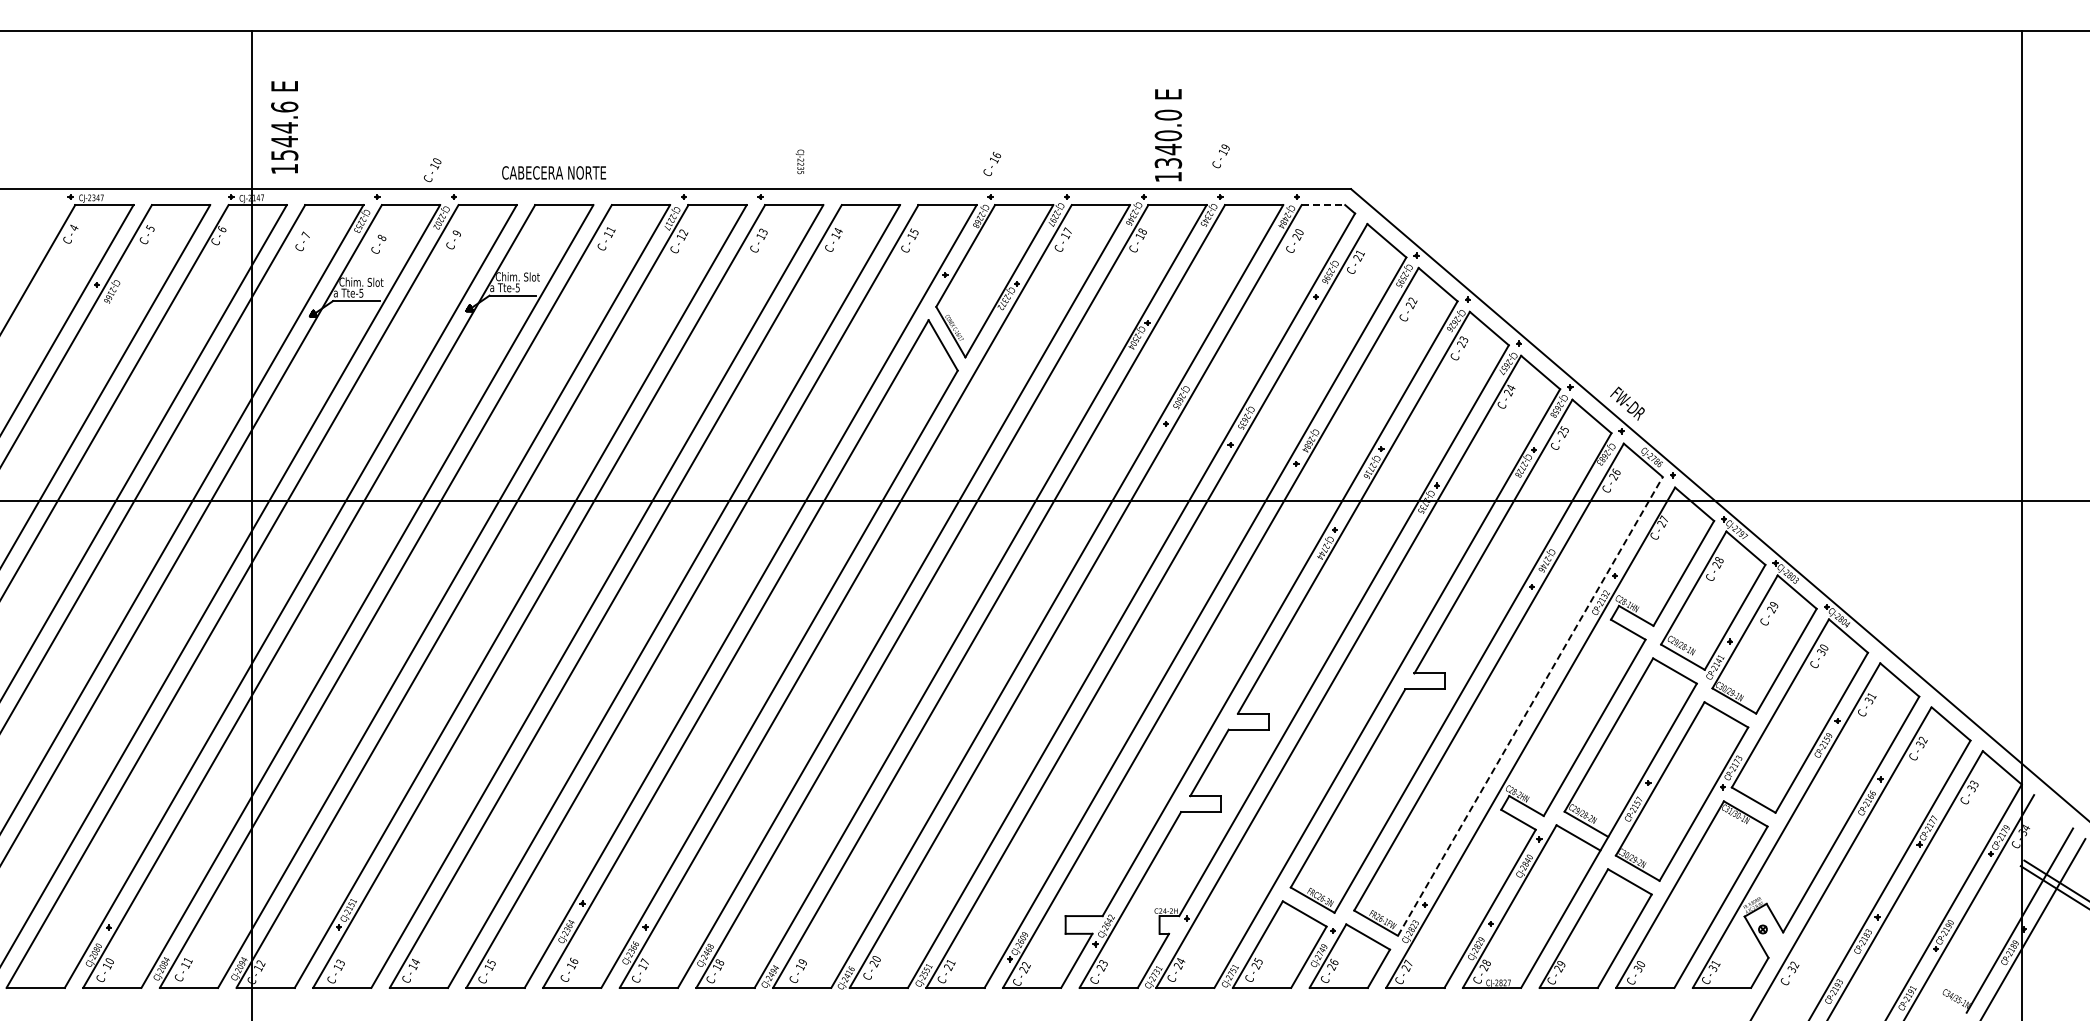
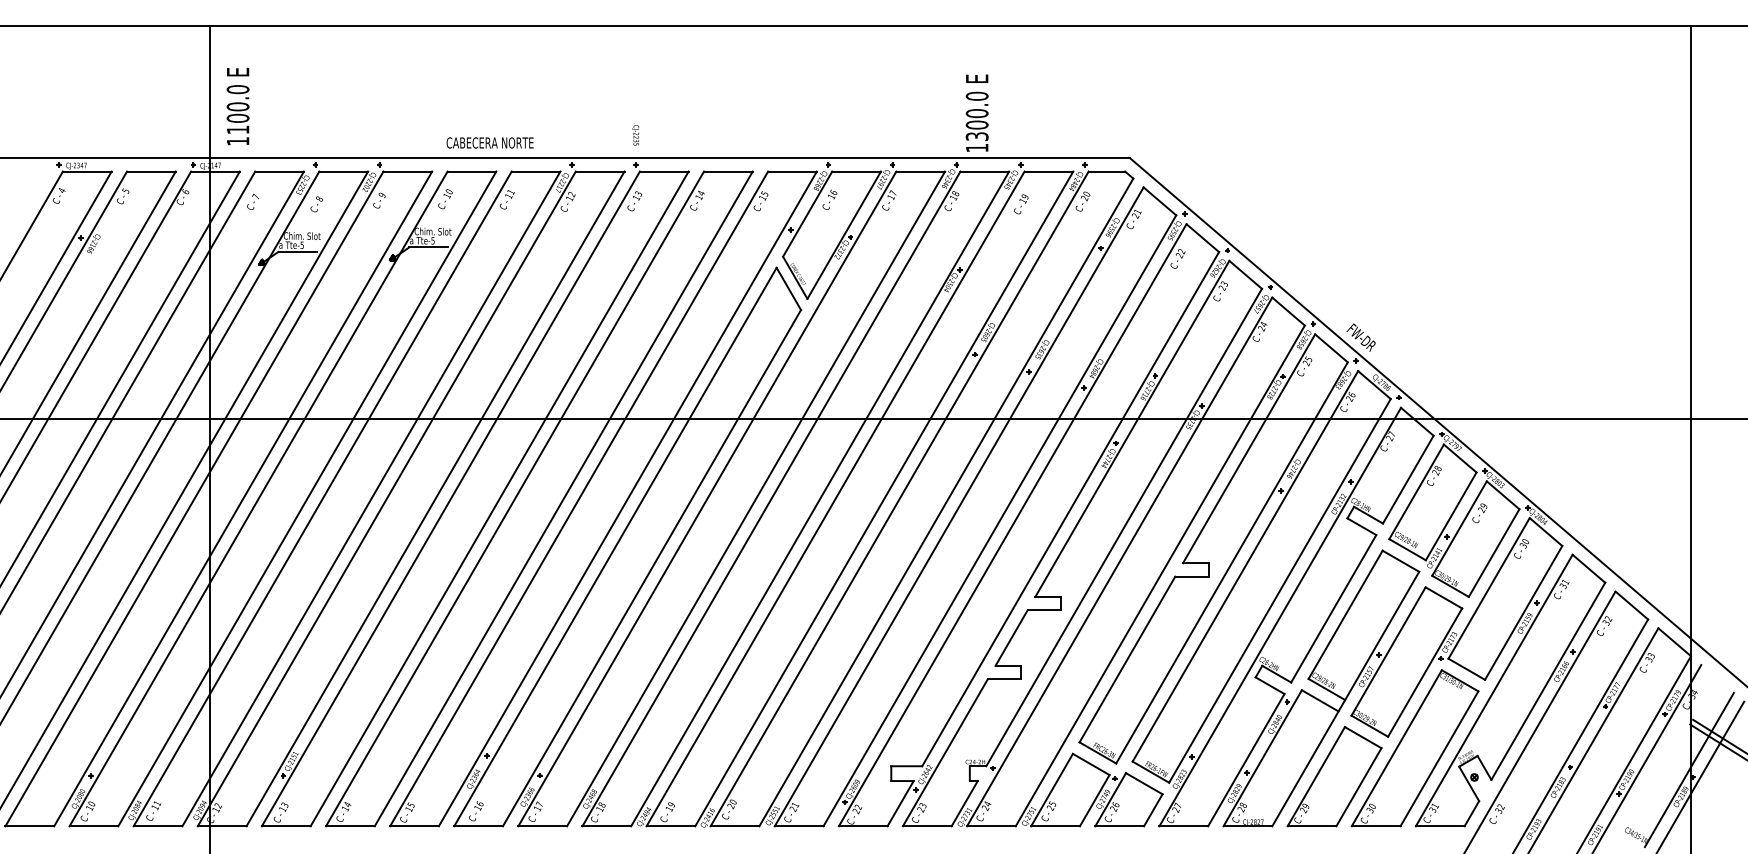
text: (284, 130) -> (237, 109), 1544.6 -> 1100.0
text: (1168, 149) -> (977, 125), 1340.0 -> 1300.0
text: (1220, 156) -> (1020, 204), moved
text: (799, 161) -> (635, 135), moved
text: (991, 164) -> (829, 200), moved
text: (432, 170) -> (445, 199), moved
text: (554, 172) -> (490, 142), moved
line: (1323, 205) -> (1106, 171), dashed -> solid
line: (1530, 706) -> (1280, 590), dashed -> solid

